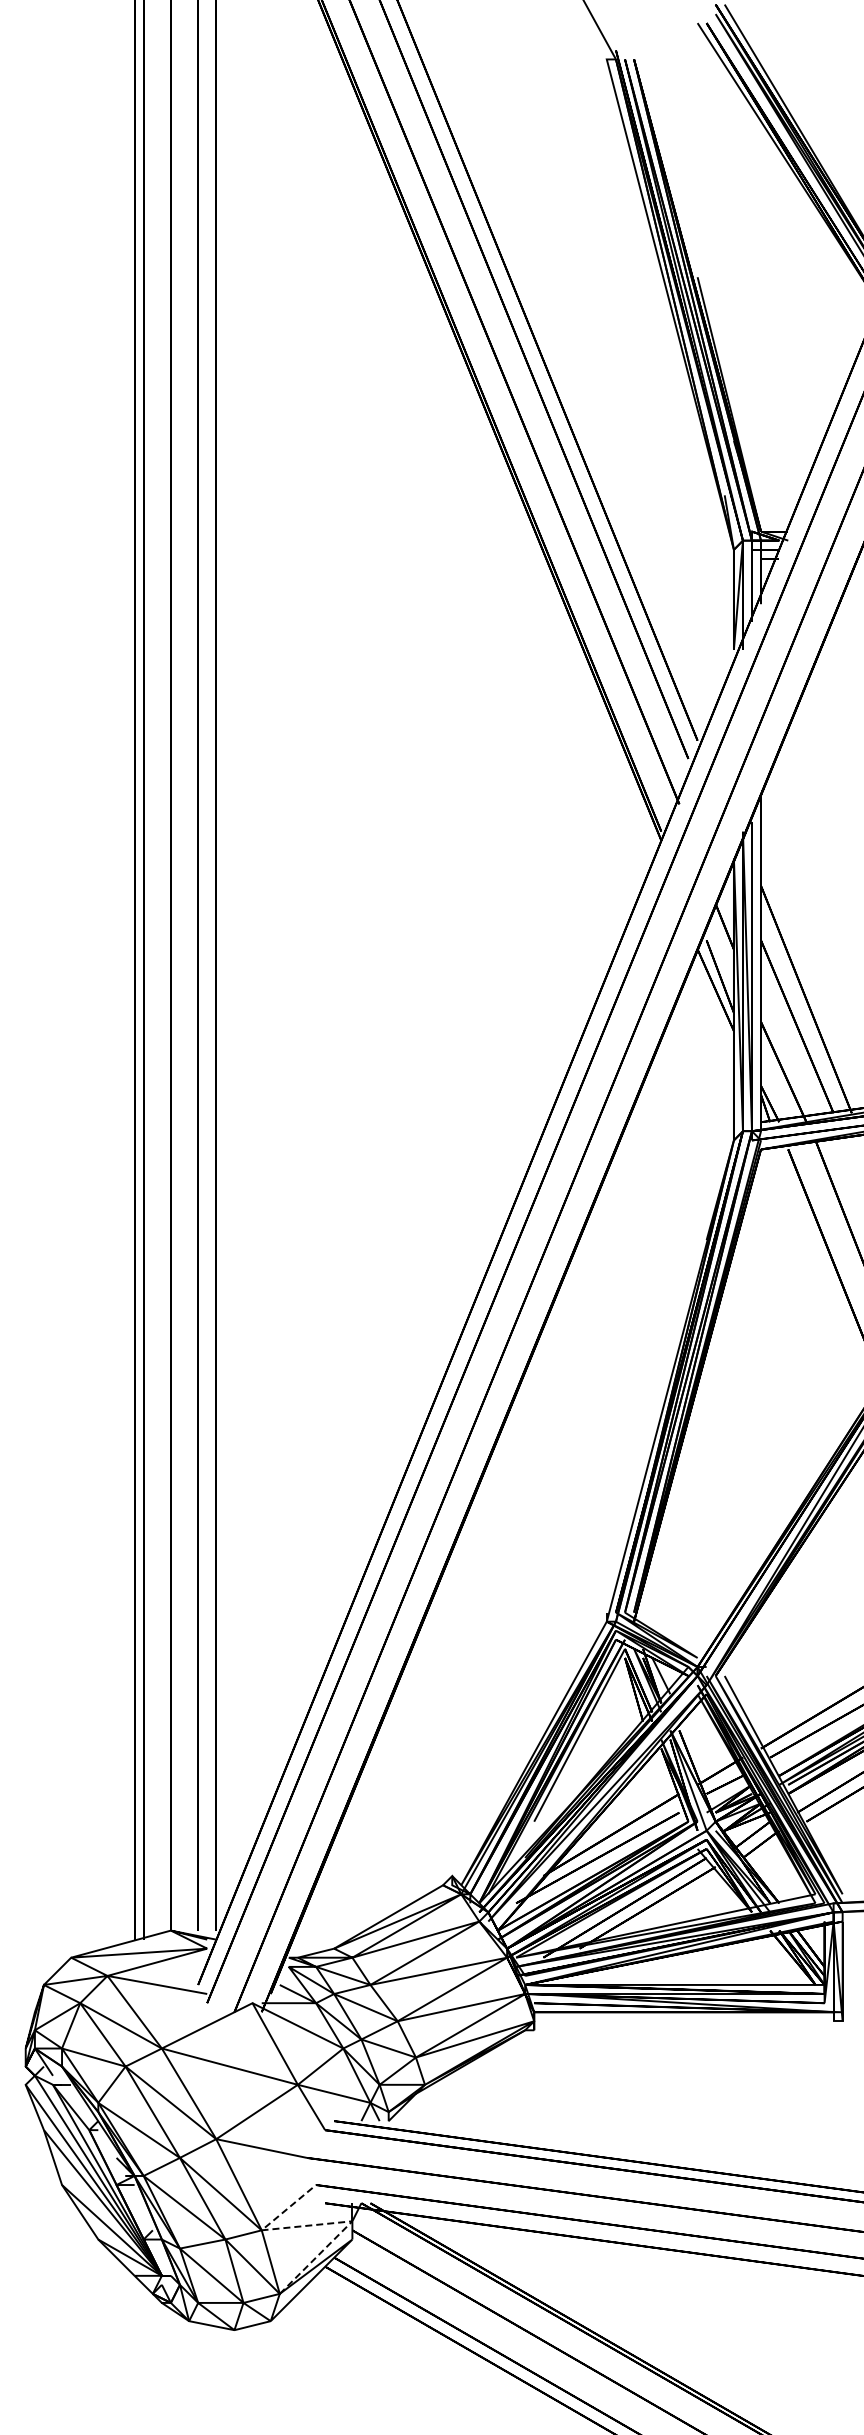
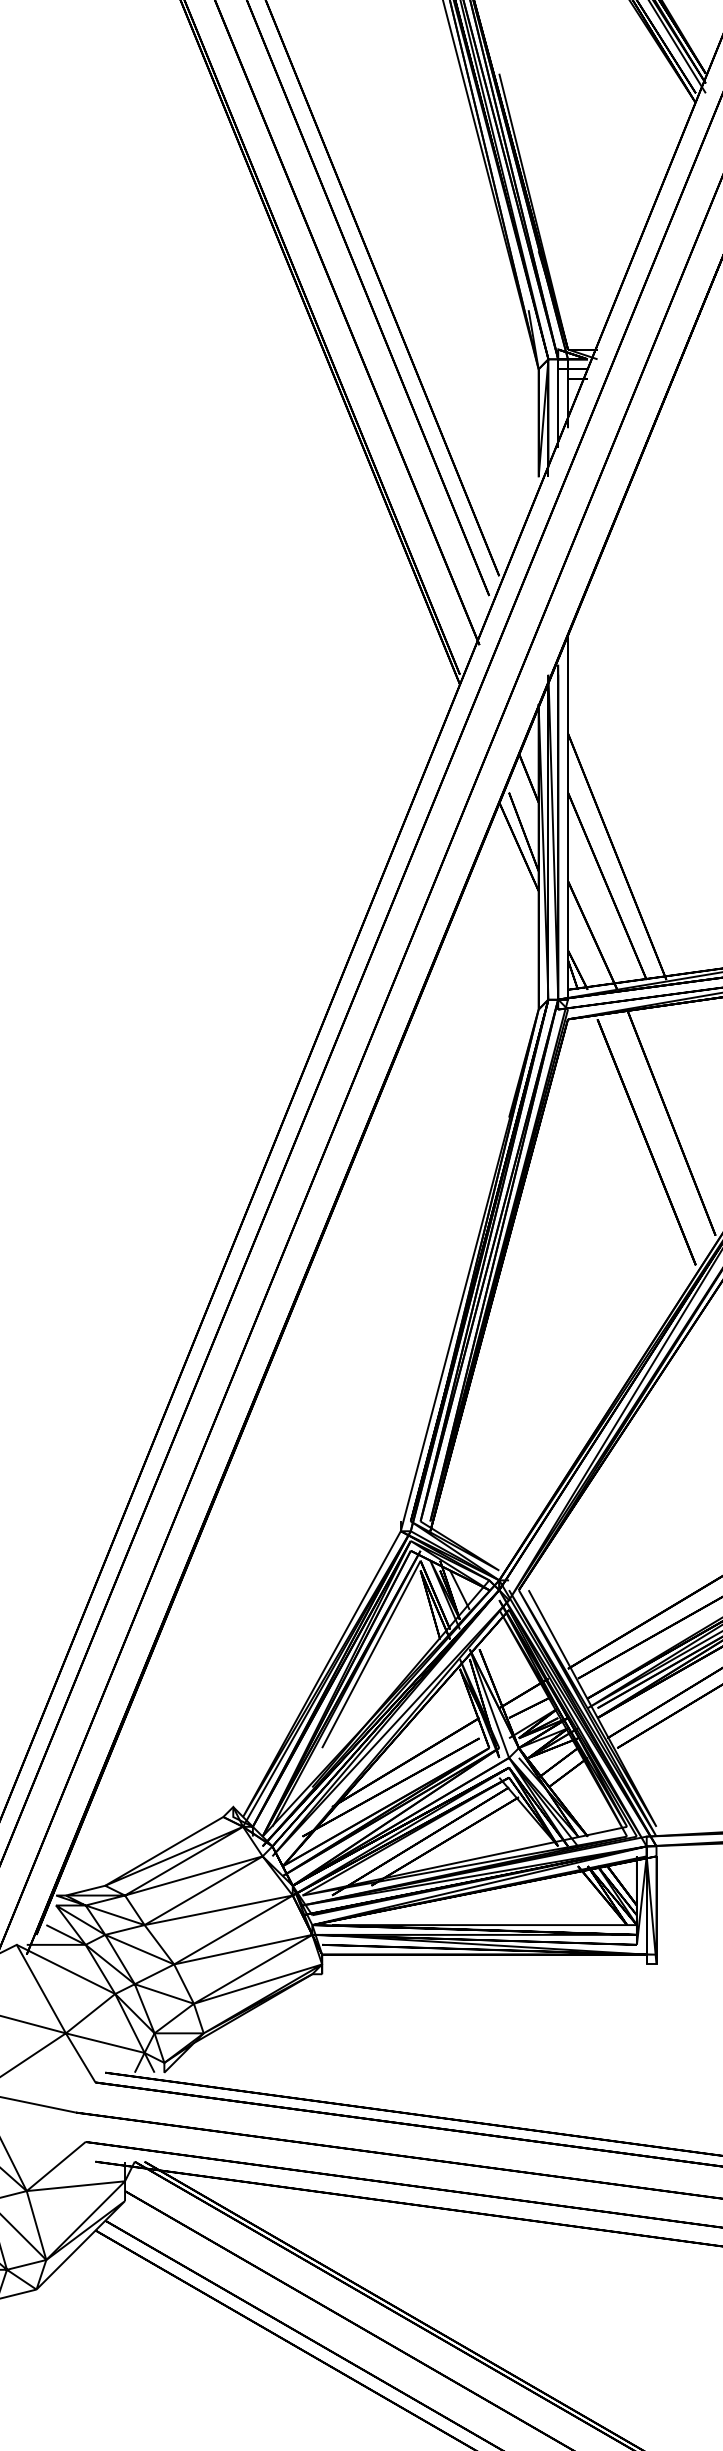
line: (322, 2224) -> (92, 2184), dashed -> solid

